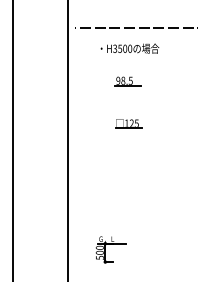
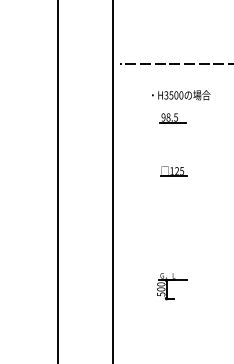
text: (130, 48) -> (181, 95), moved
part: (128, 123) -> (173, 171), moved
part: (111, 249) -> (172, 286), moved

